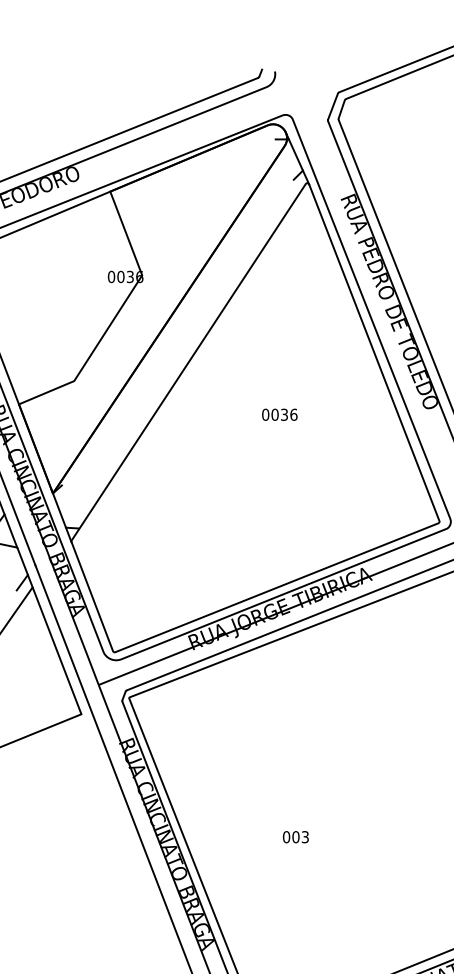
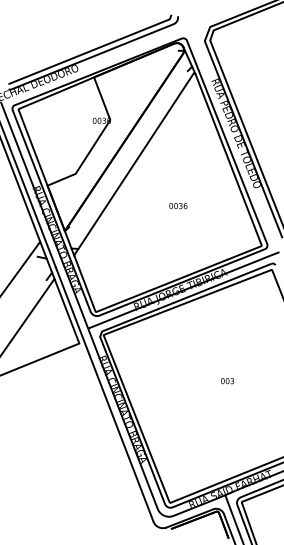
text: (280, 415) -> (178, 206), moved
text: (295, 837) -> (227, 381), moved

